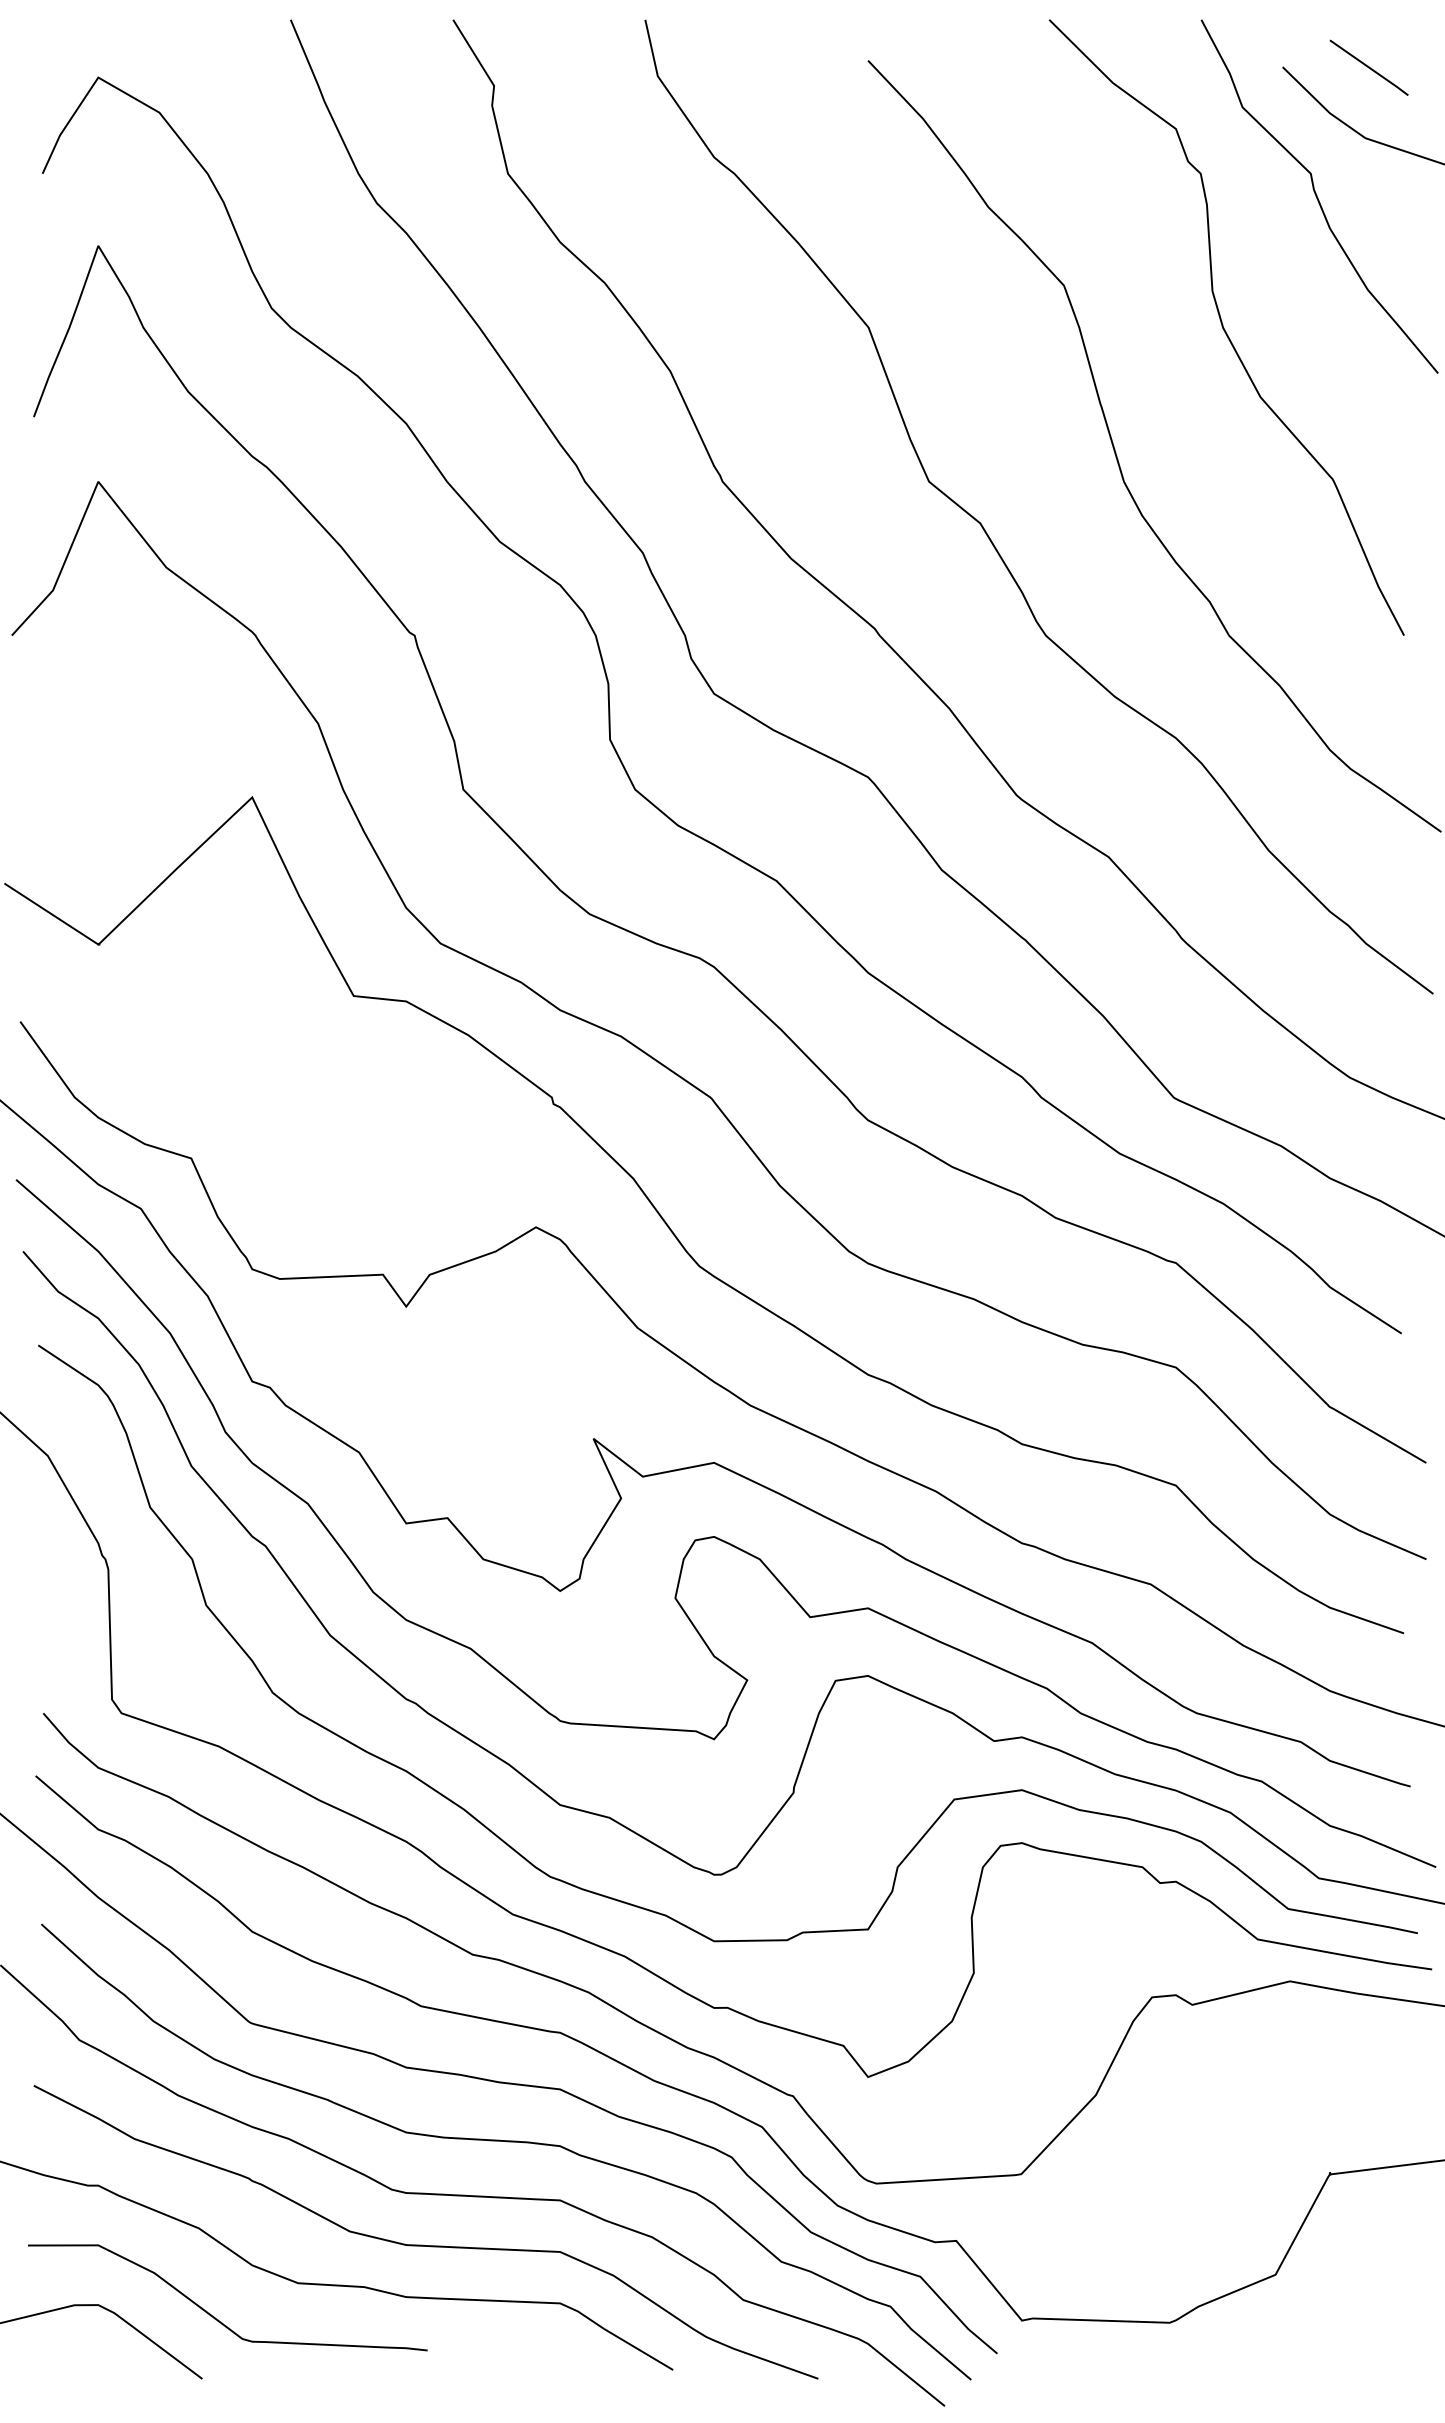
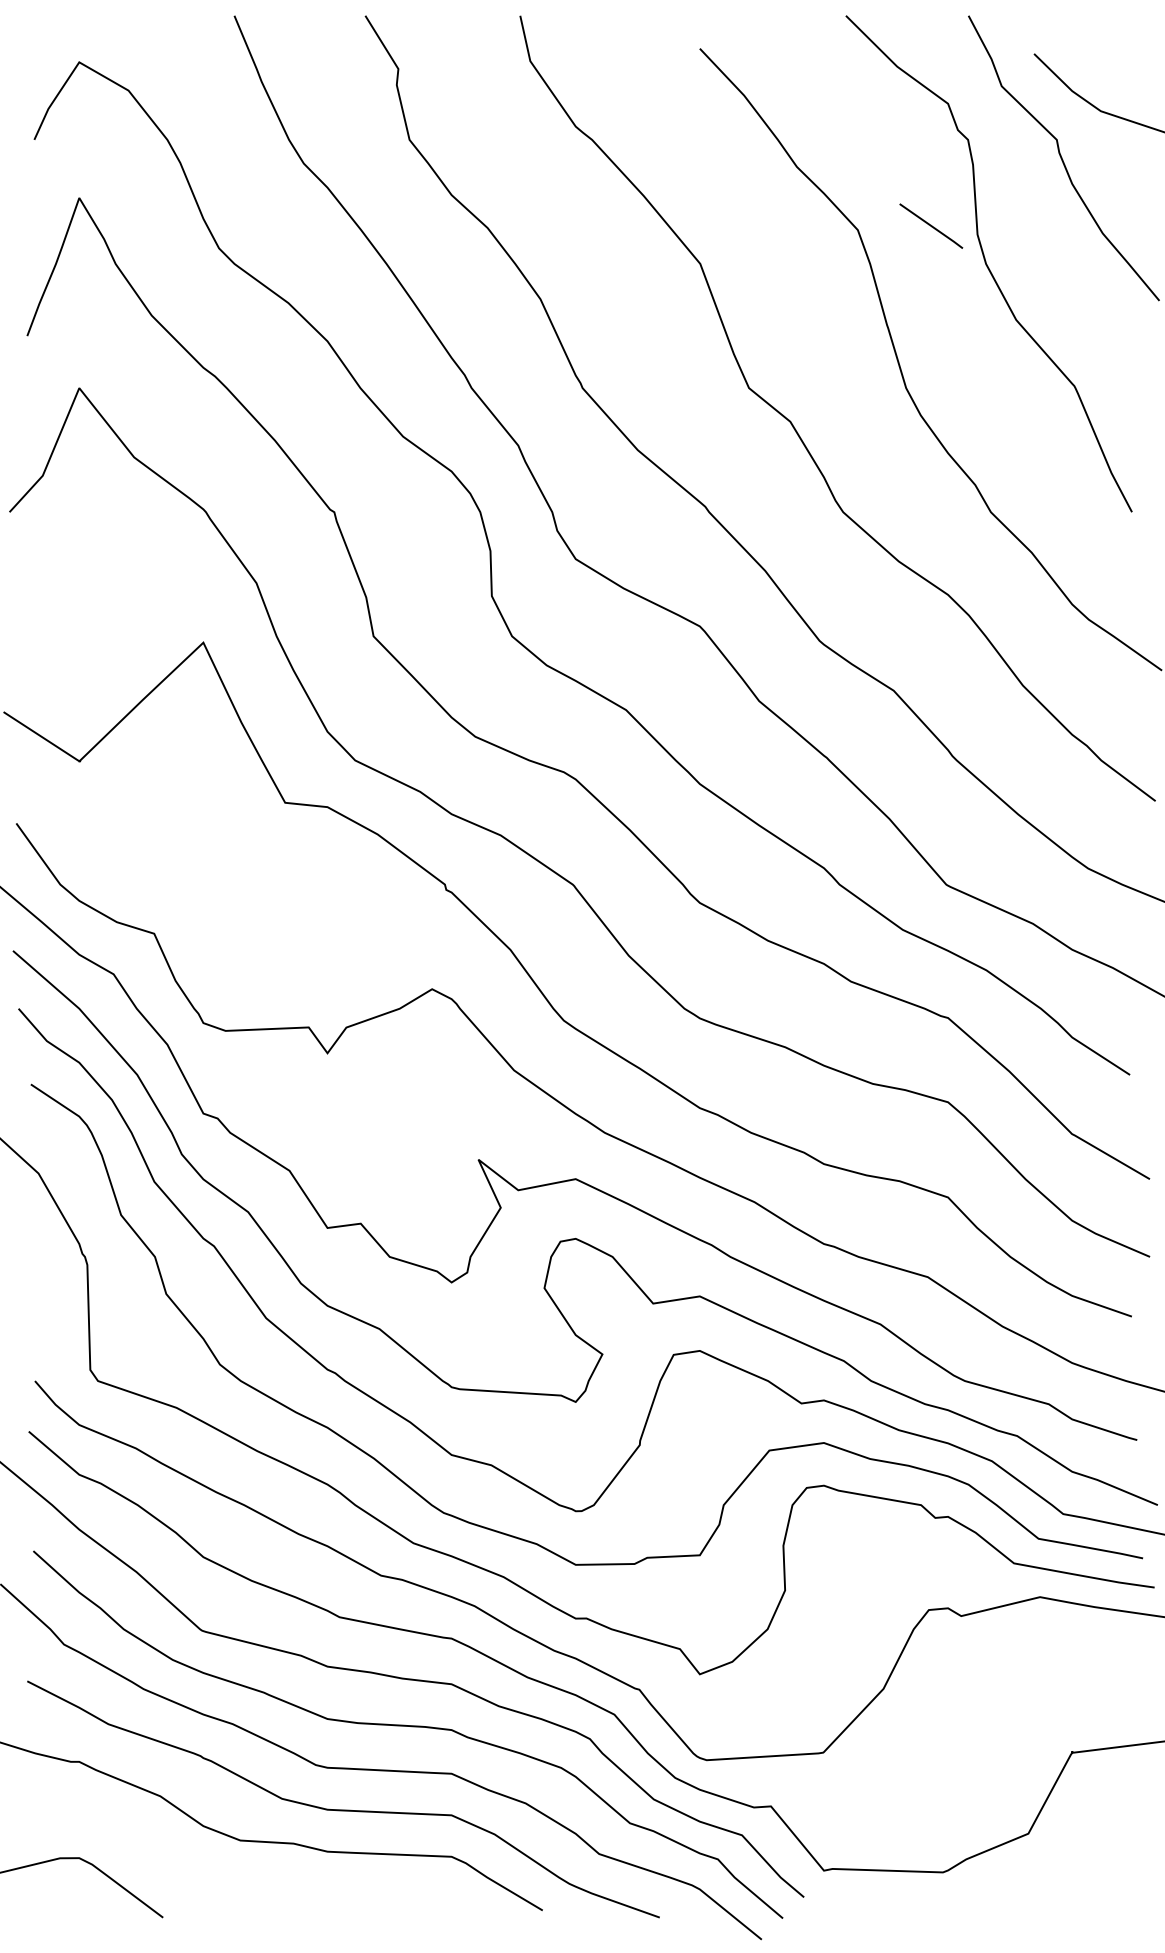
line: (1368, 67) -> (930, 225), moved
curve: (214, 2316) -> (172, 1867), removed

